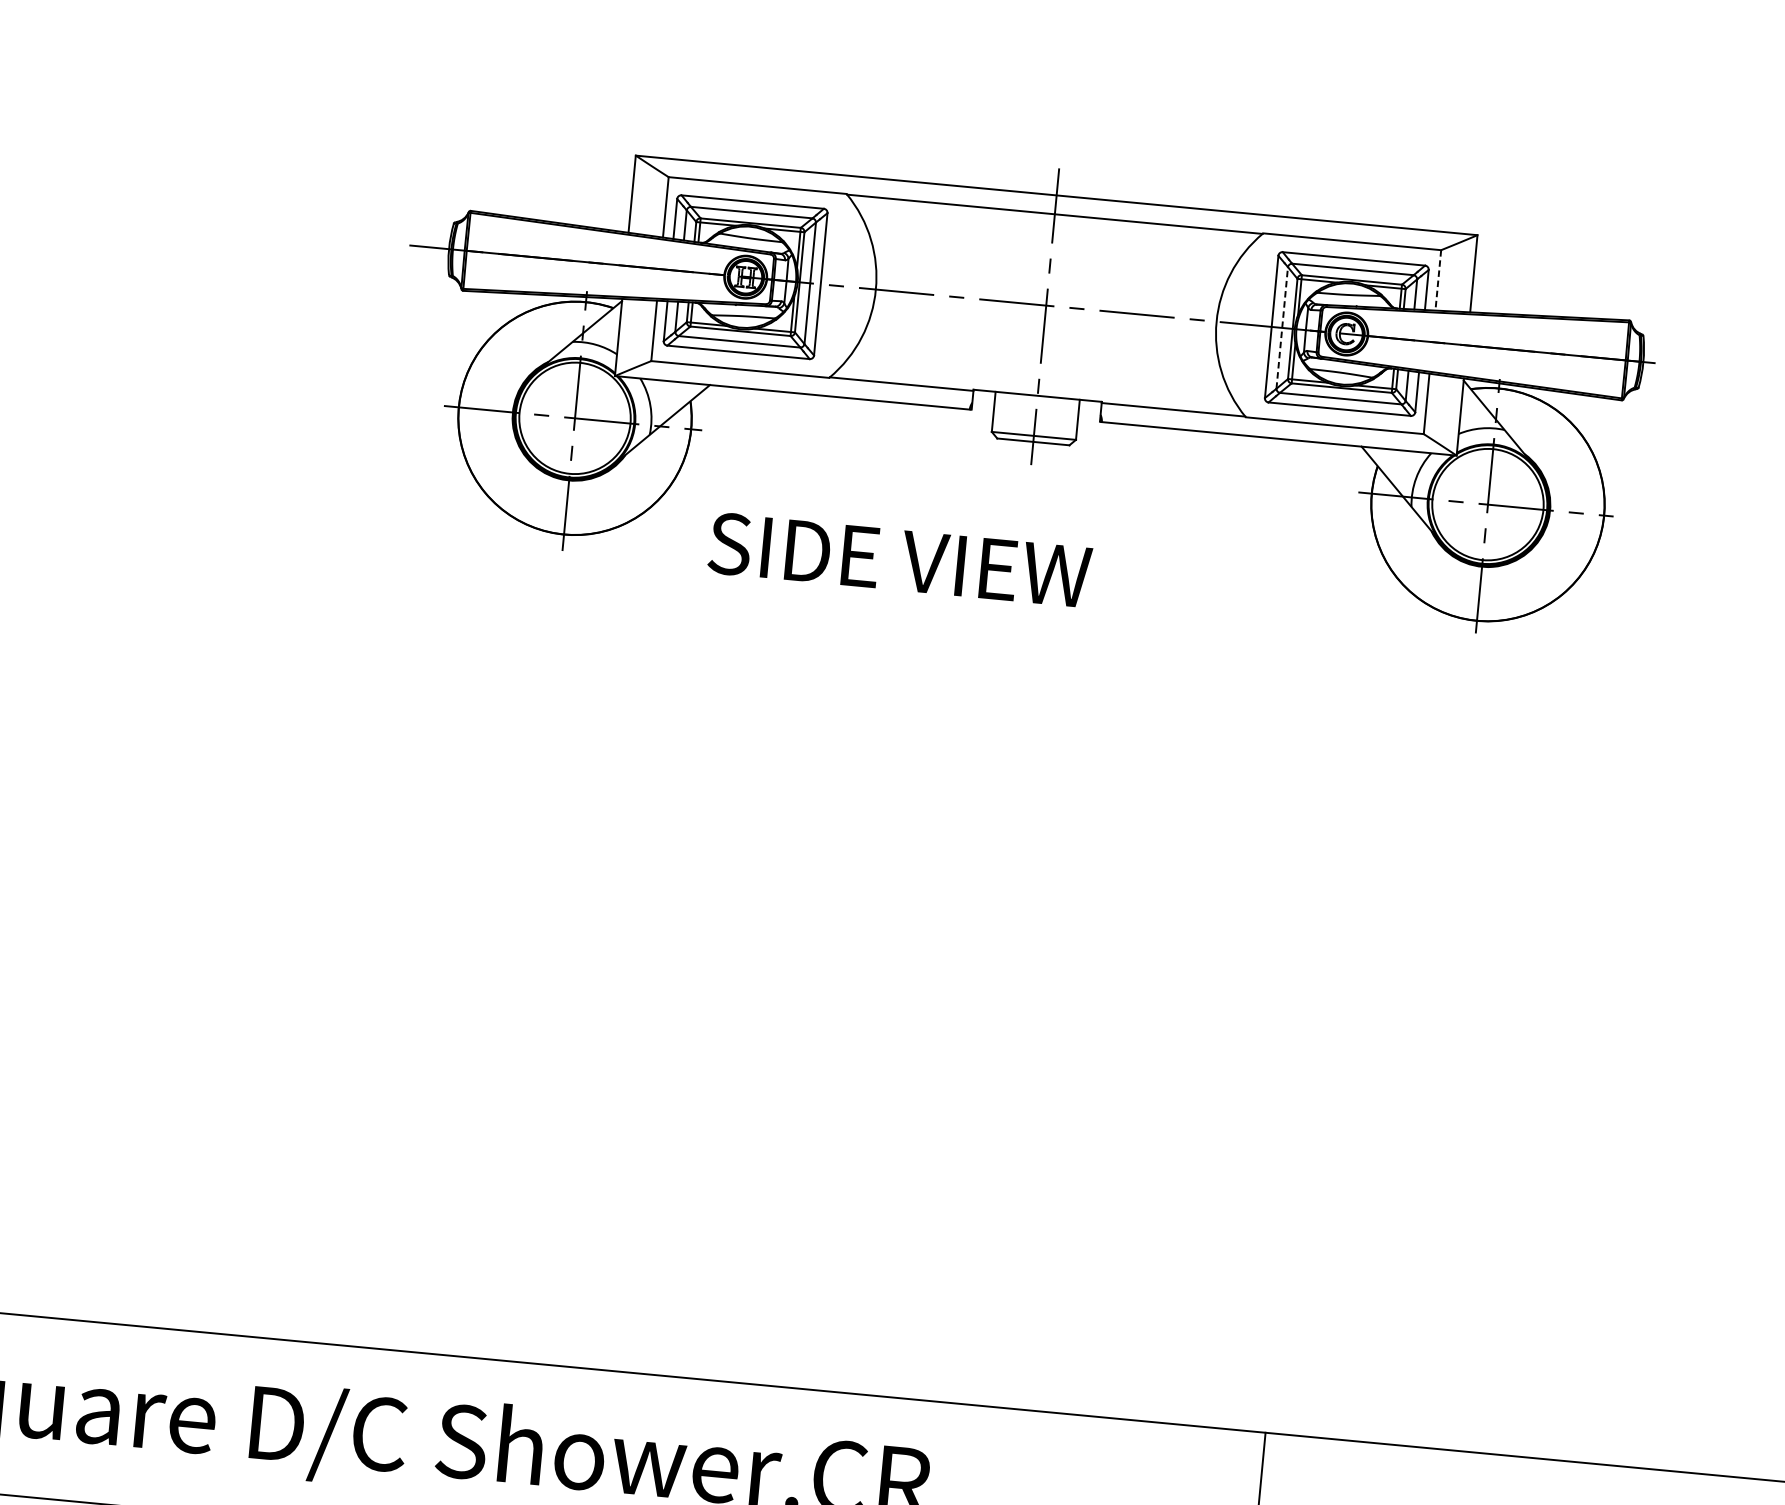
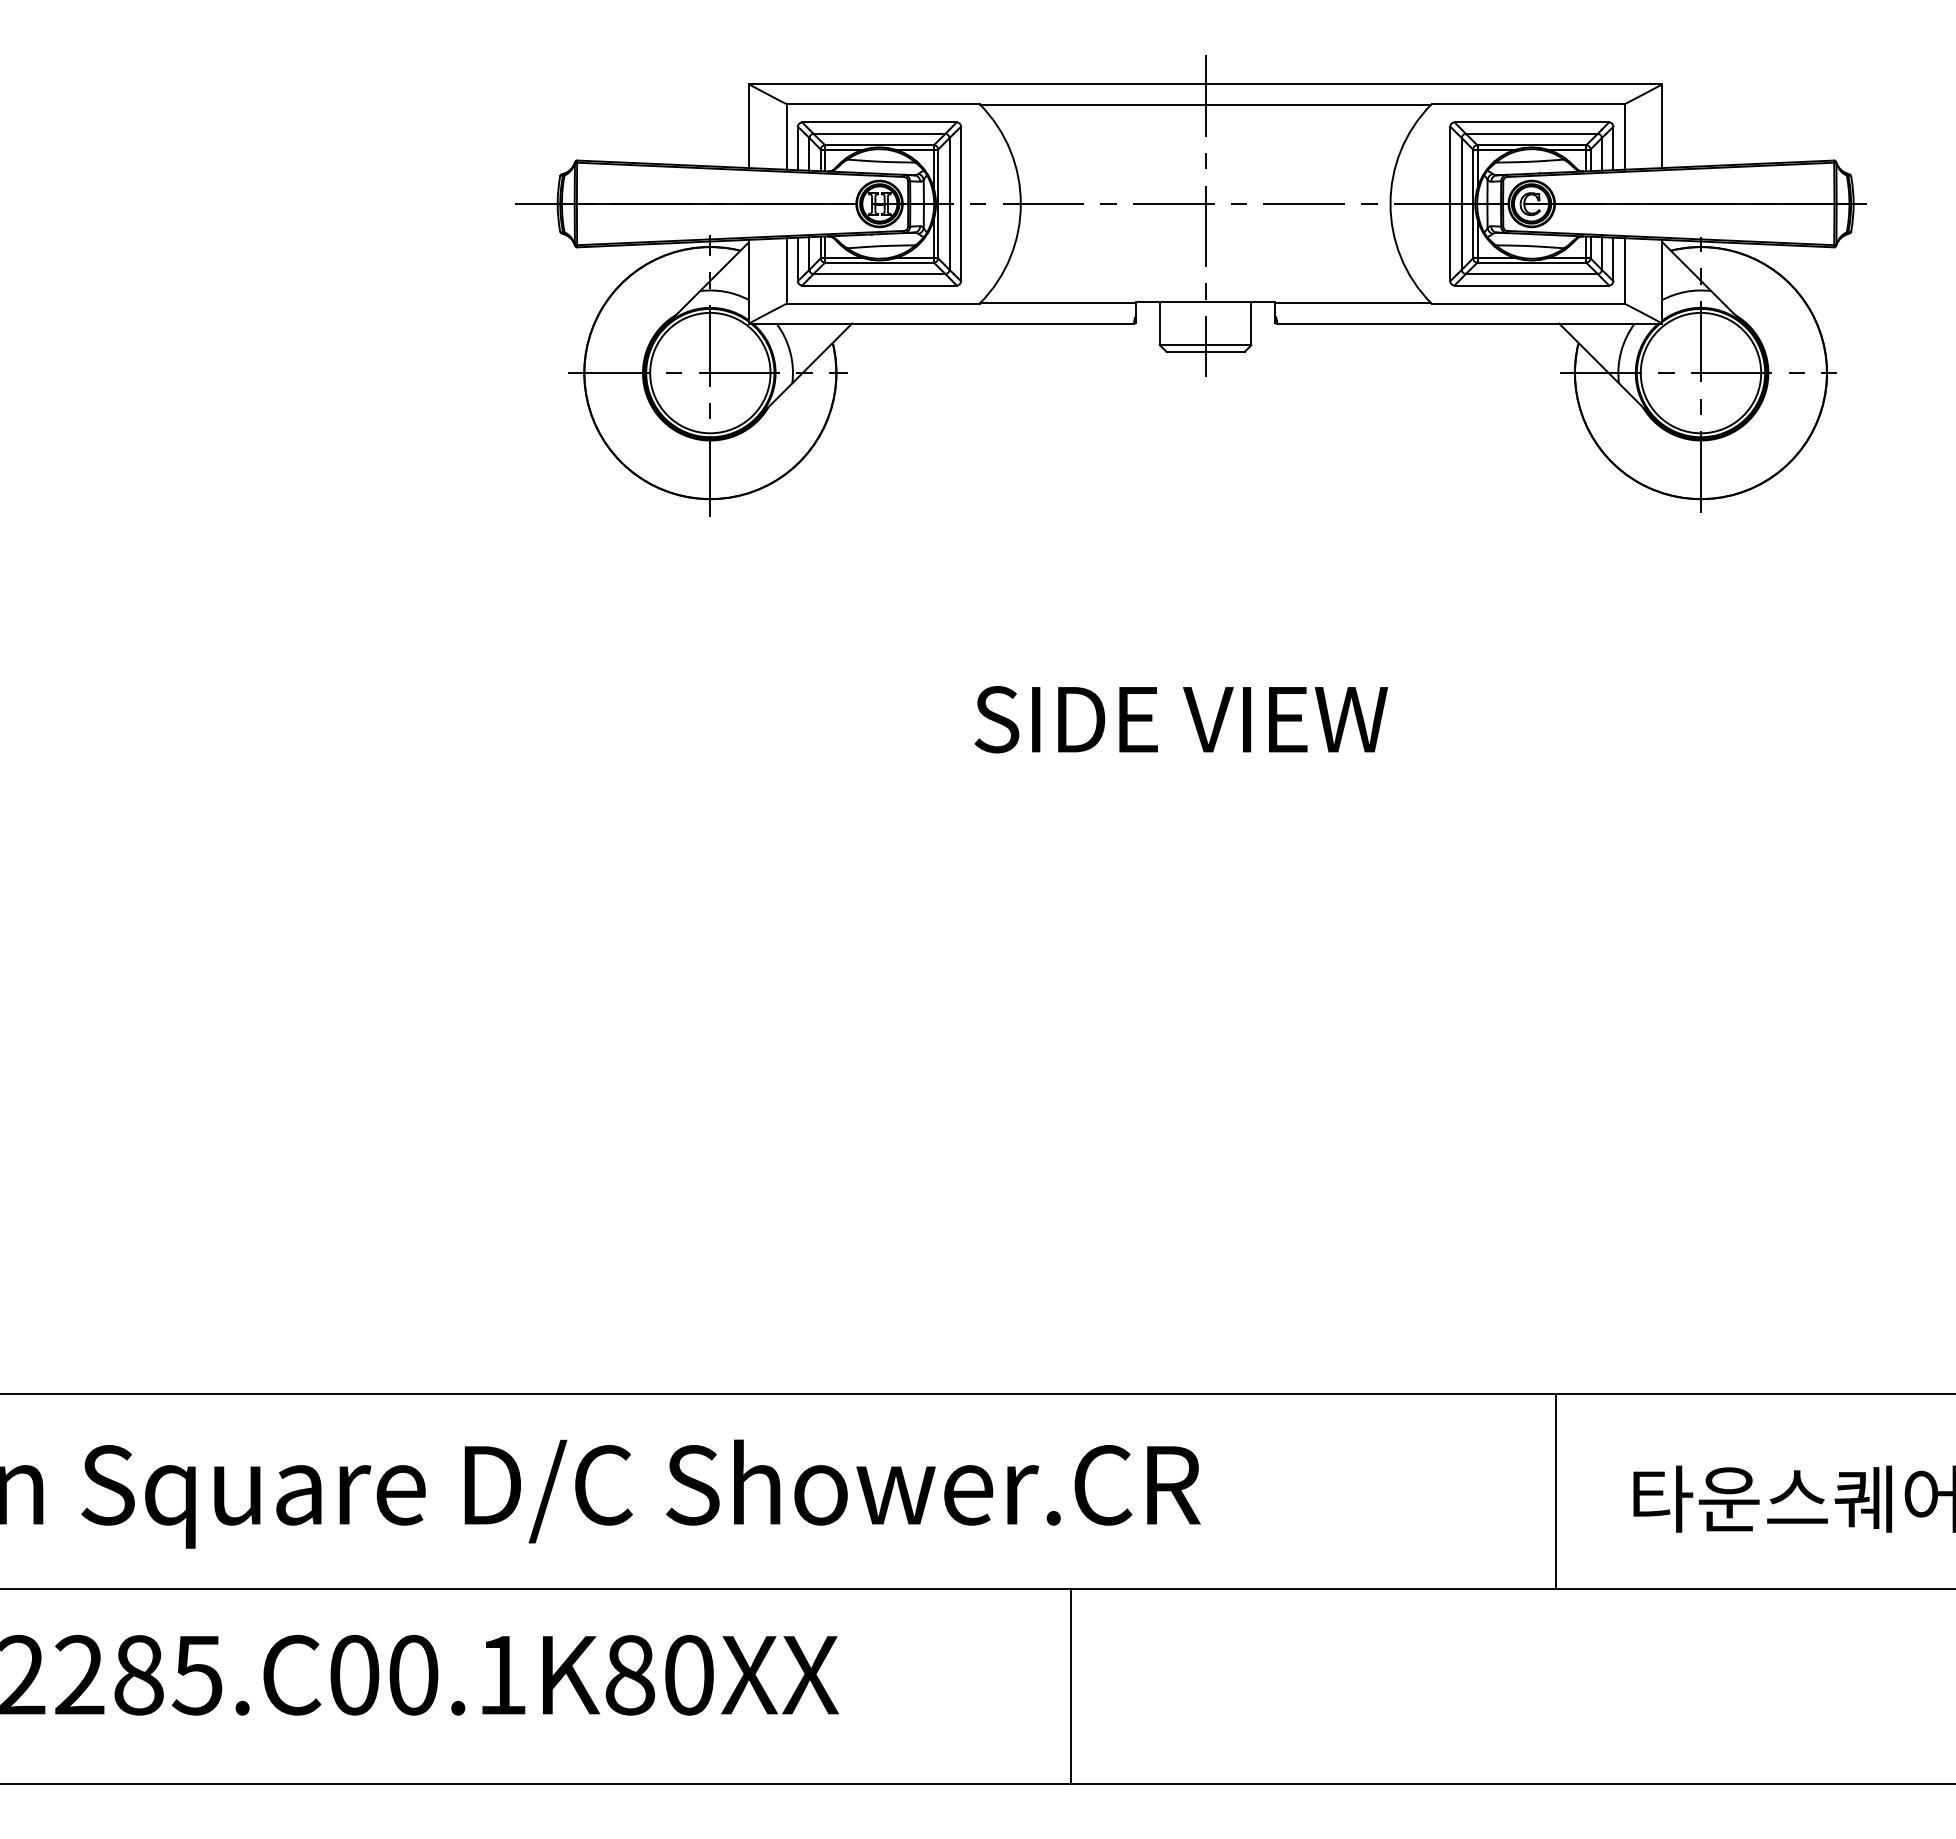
line: (1438, 279) -> (1624, 136), dashed -> solid
line: (1282, 327) -> (1461, 203), dashed -> solid
text: (899, 560) -> (1180, 719), moved

